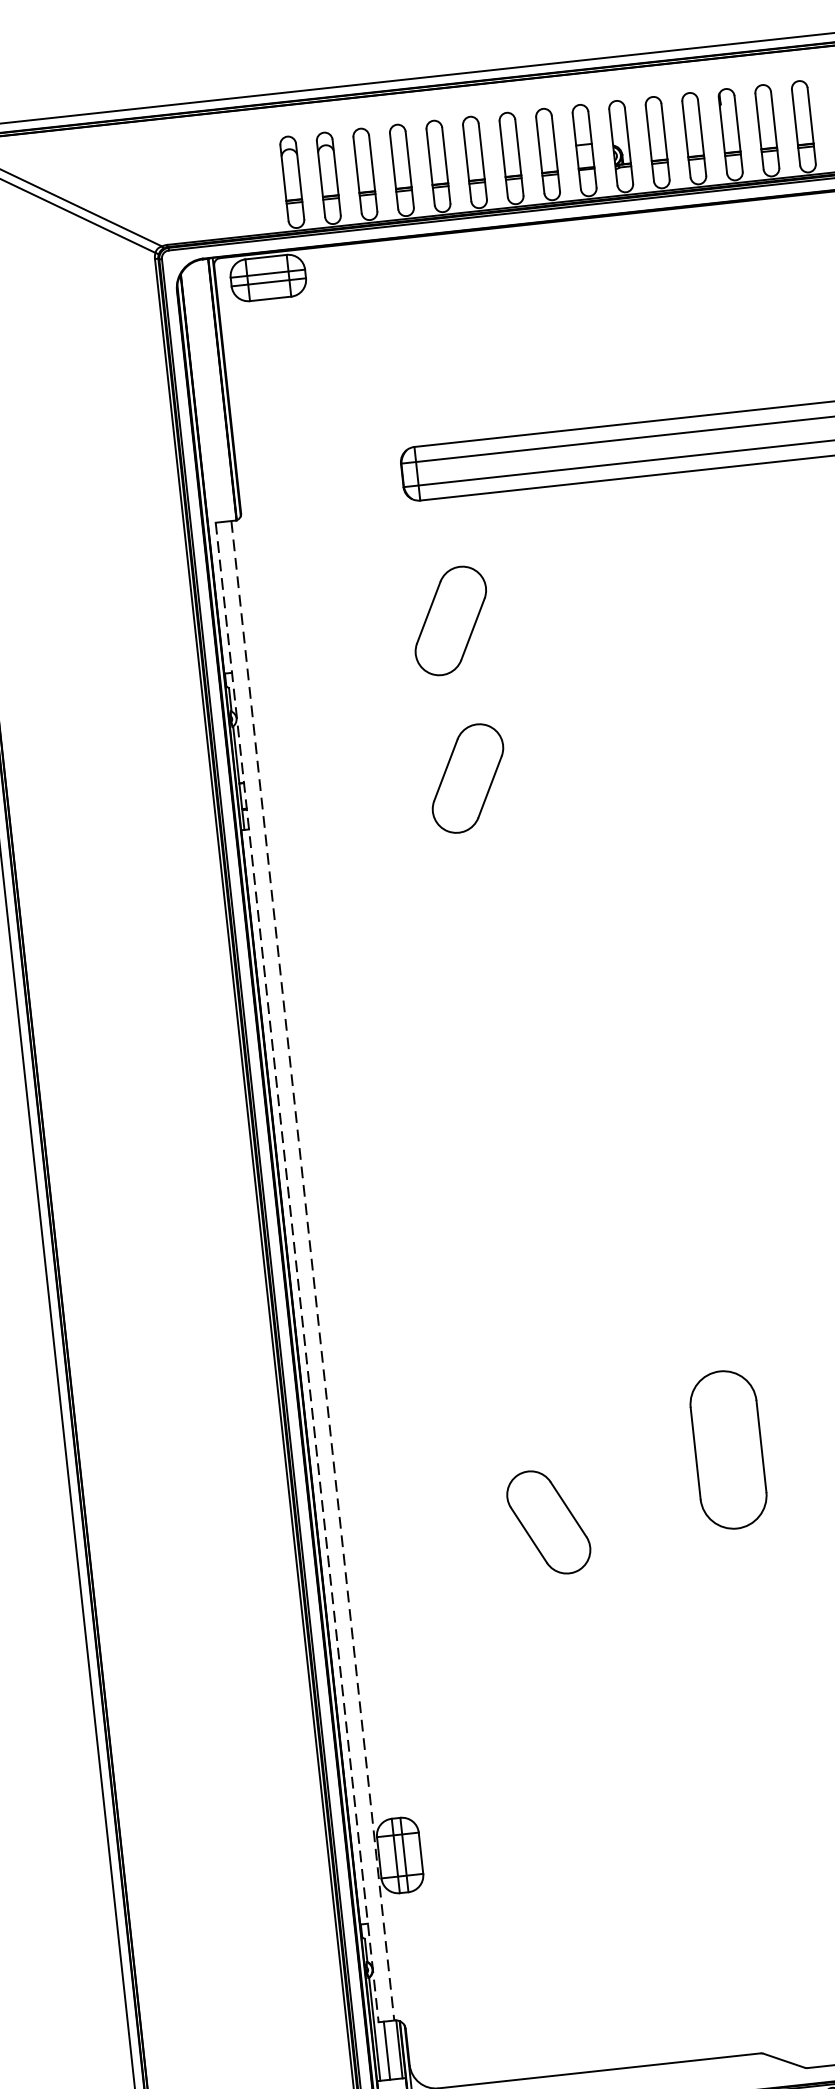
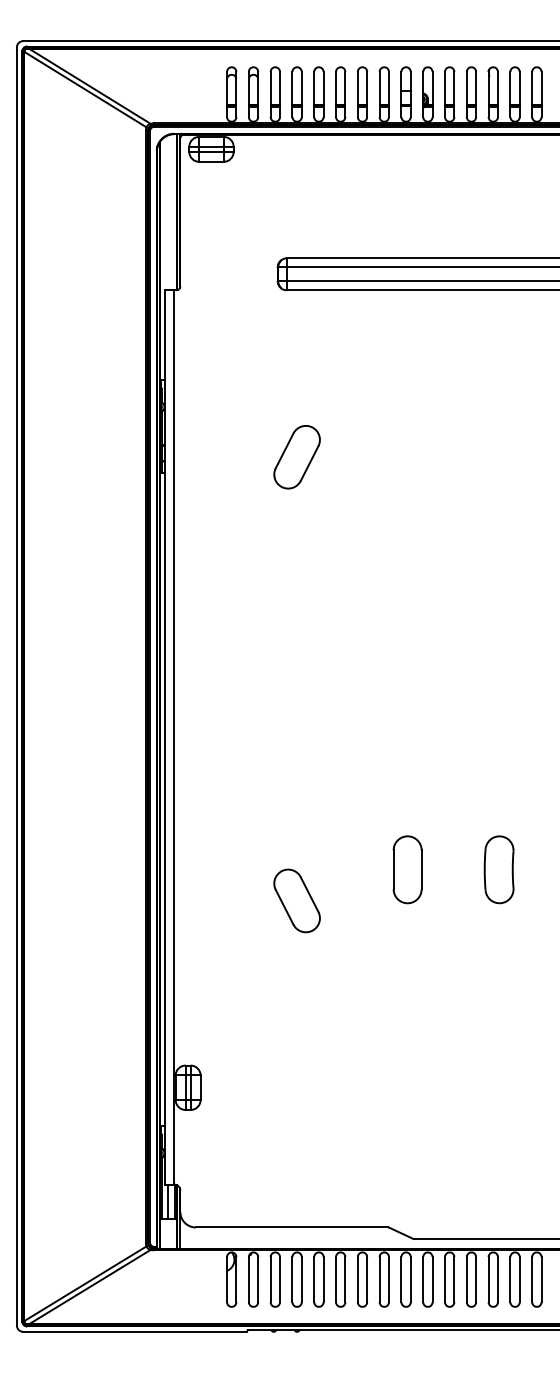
part: (449, 621) -> (296, 363), removed
line: (313, 1270) -> (174, 737), dashed -> solid
line: (296, 1272) -> (164, 737), dashed -> solid
part: (728, 1449) -> (407, 869), size x0.71

